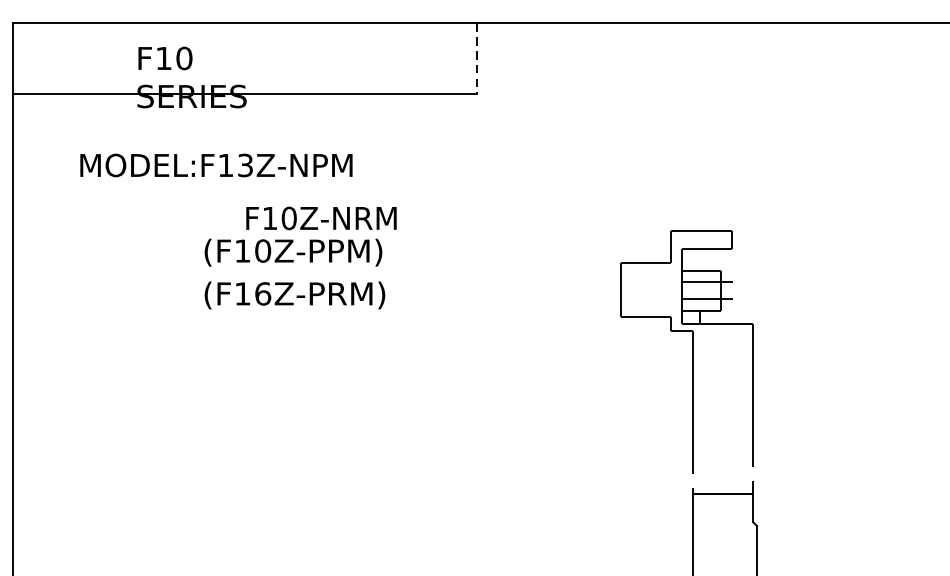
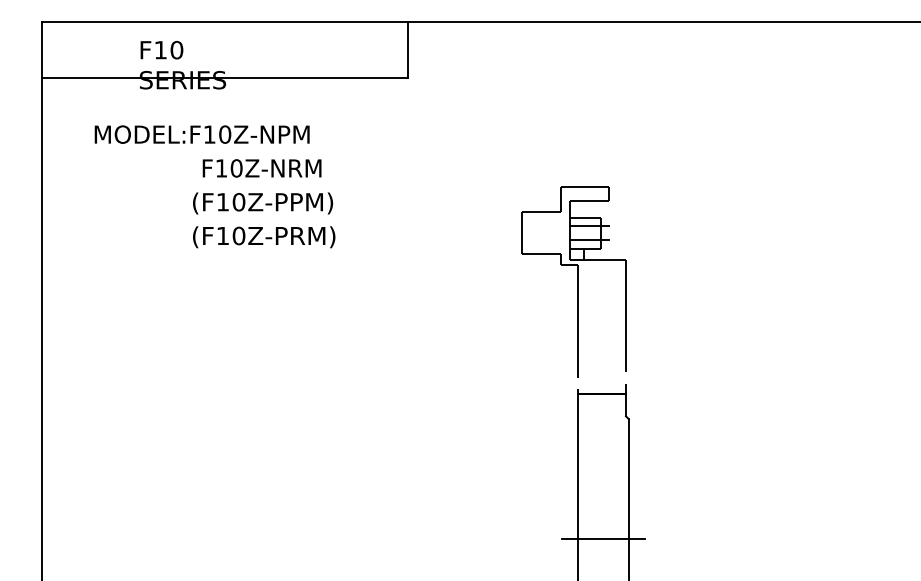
line: (476, 58) -> (407, 50), dashed -> solid
text: (245, 165) -> (225, 134), MODEL:F13Z-NPM -> MODEL:F10Z-NPM
text: (320, 218) -> (261, 168), moved
text: (262, 293) -> (238, 235), (F16Z-PRM) -> (F10Z-PRM)

